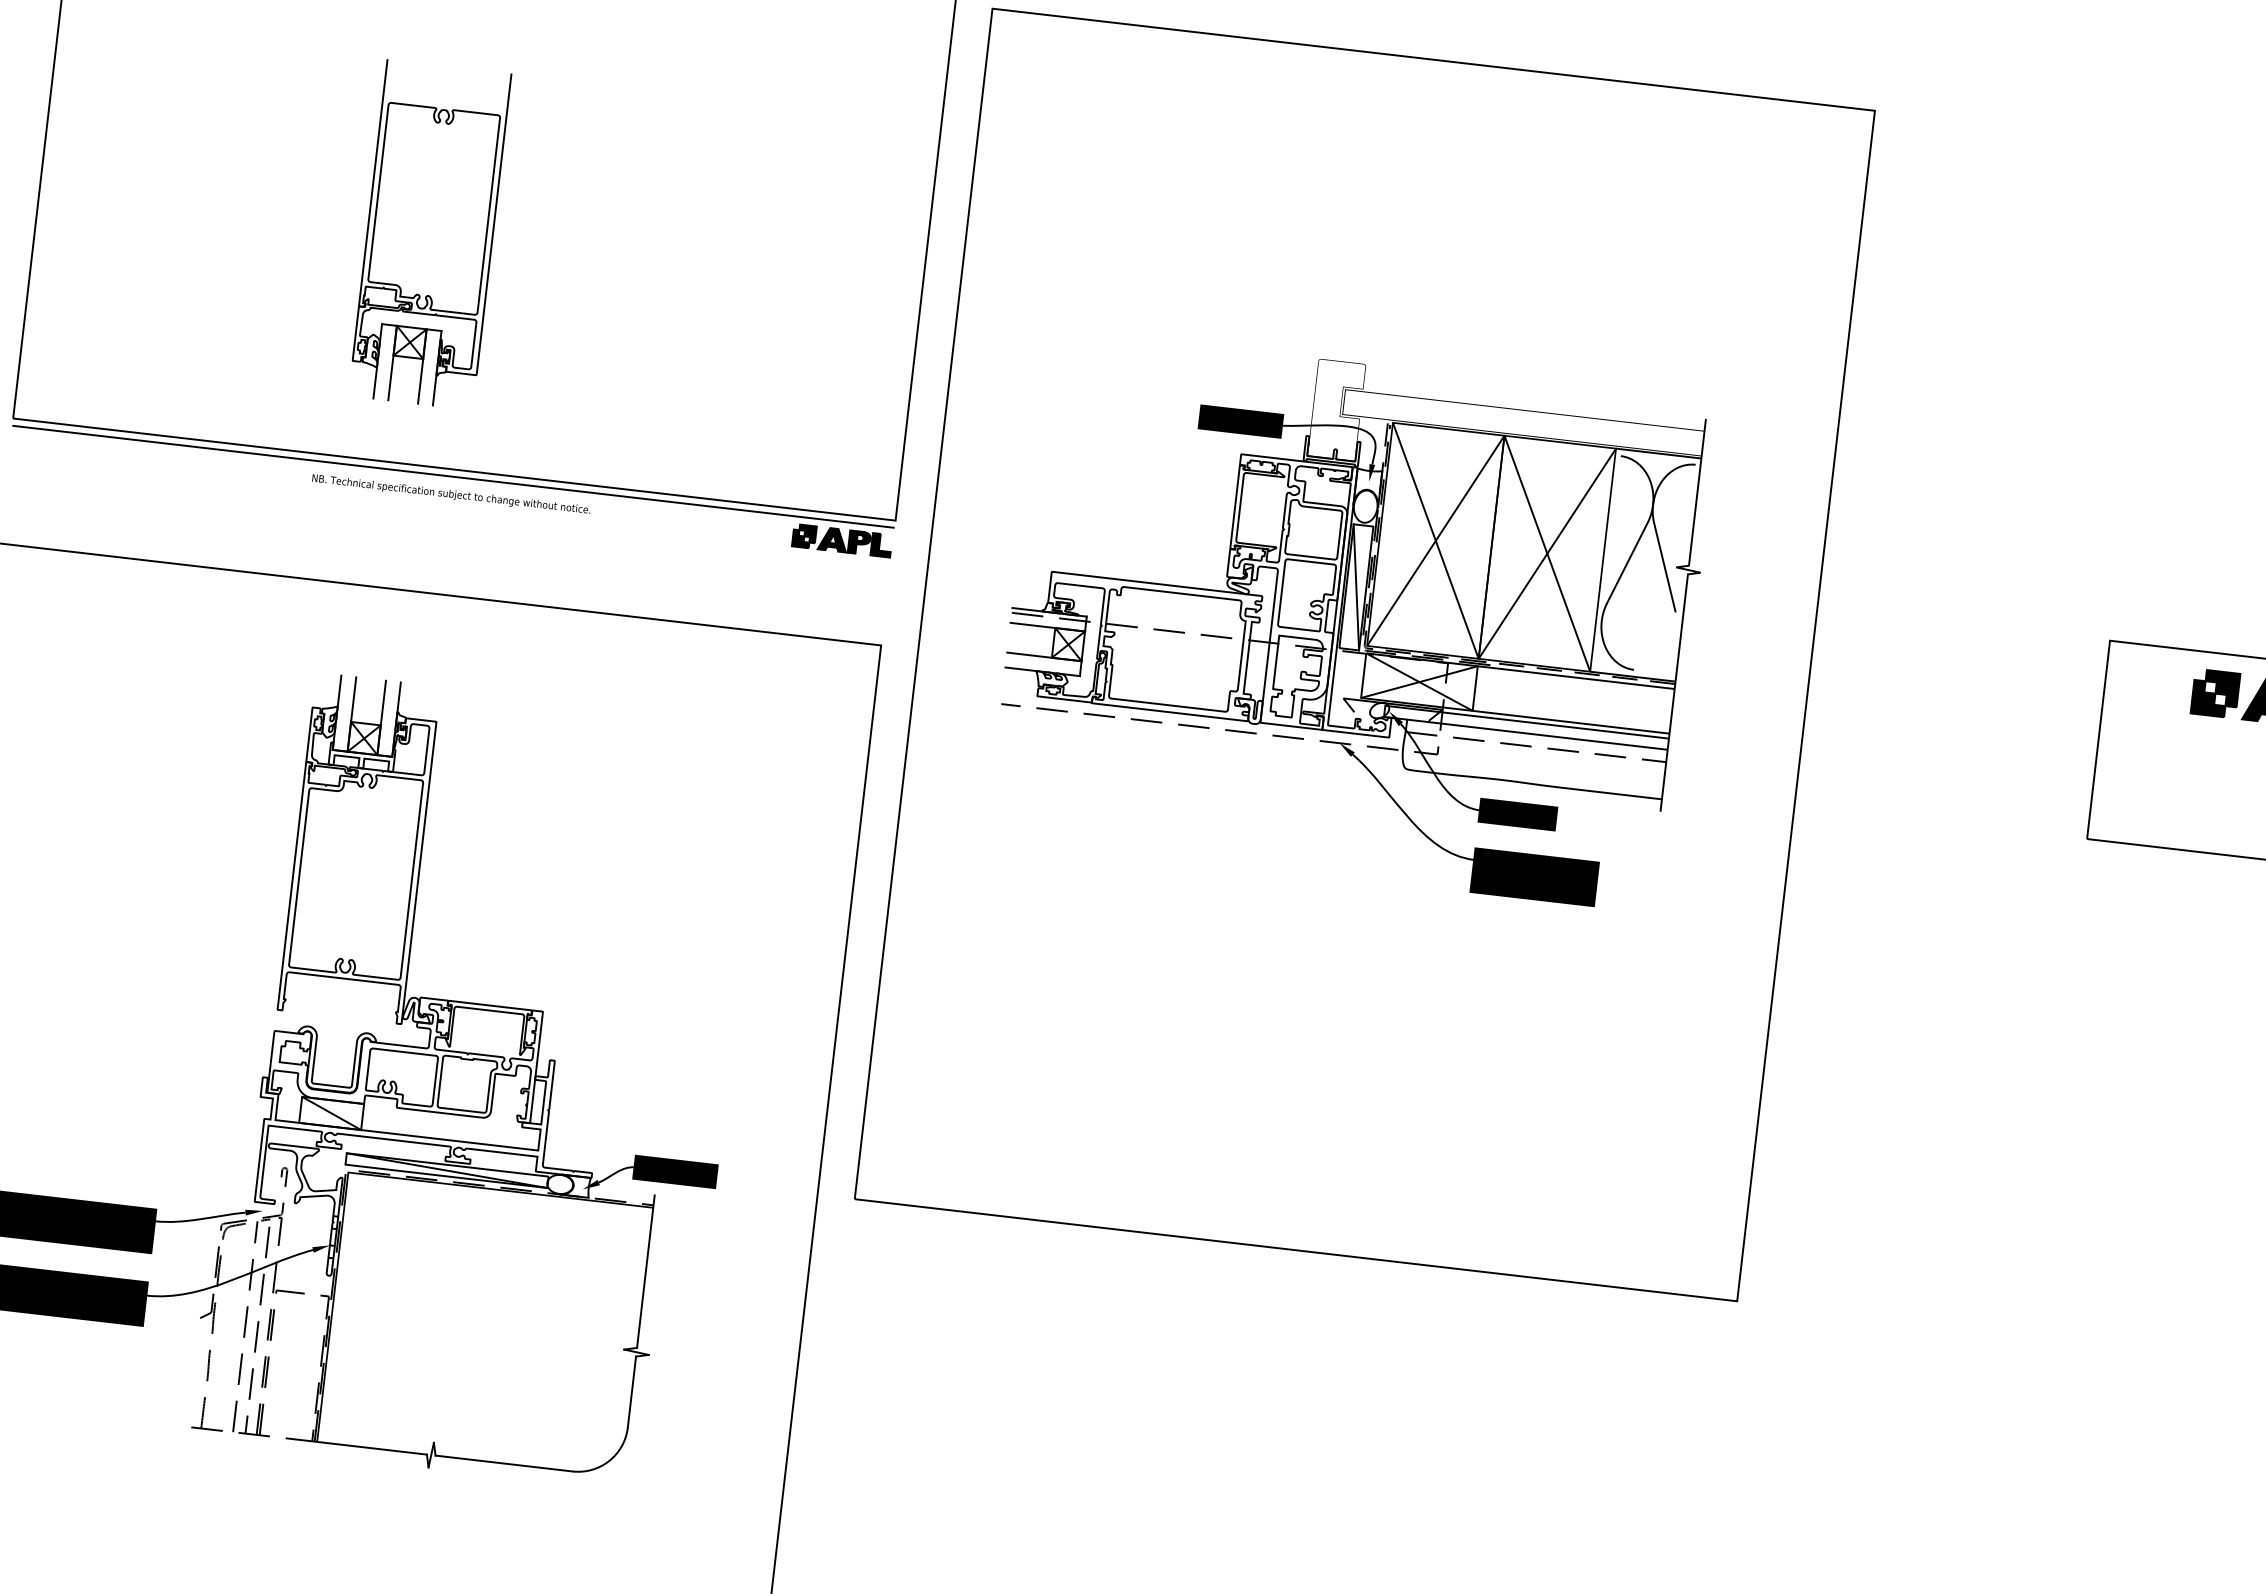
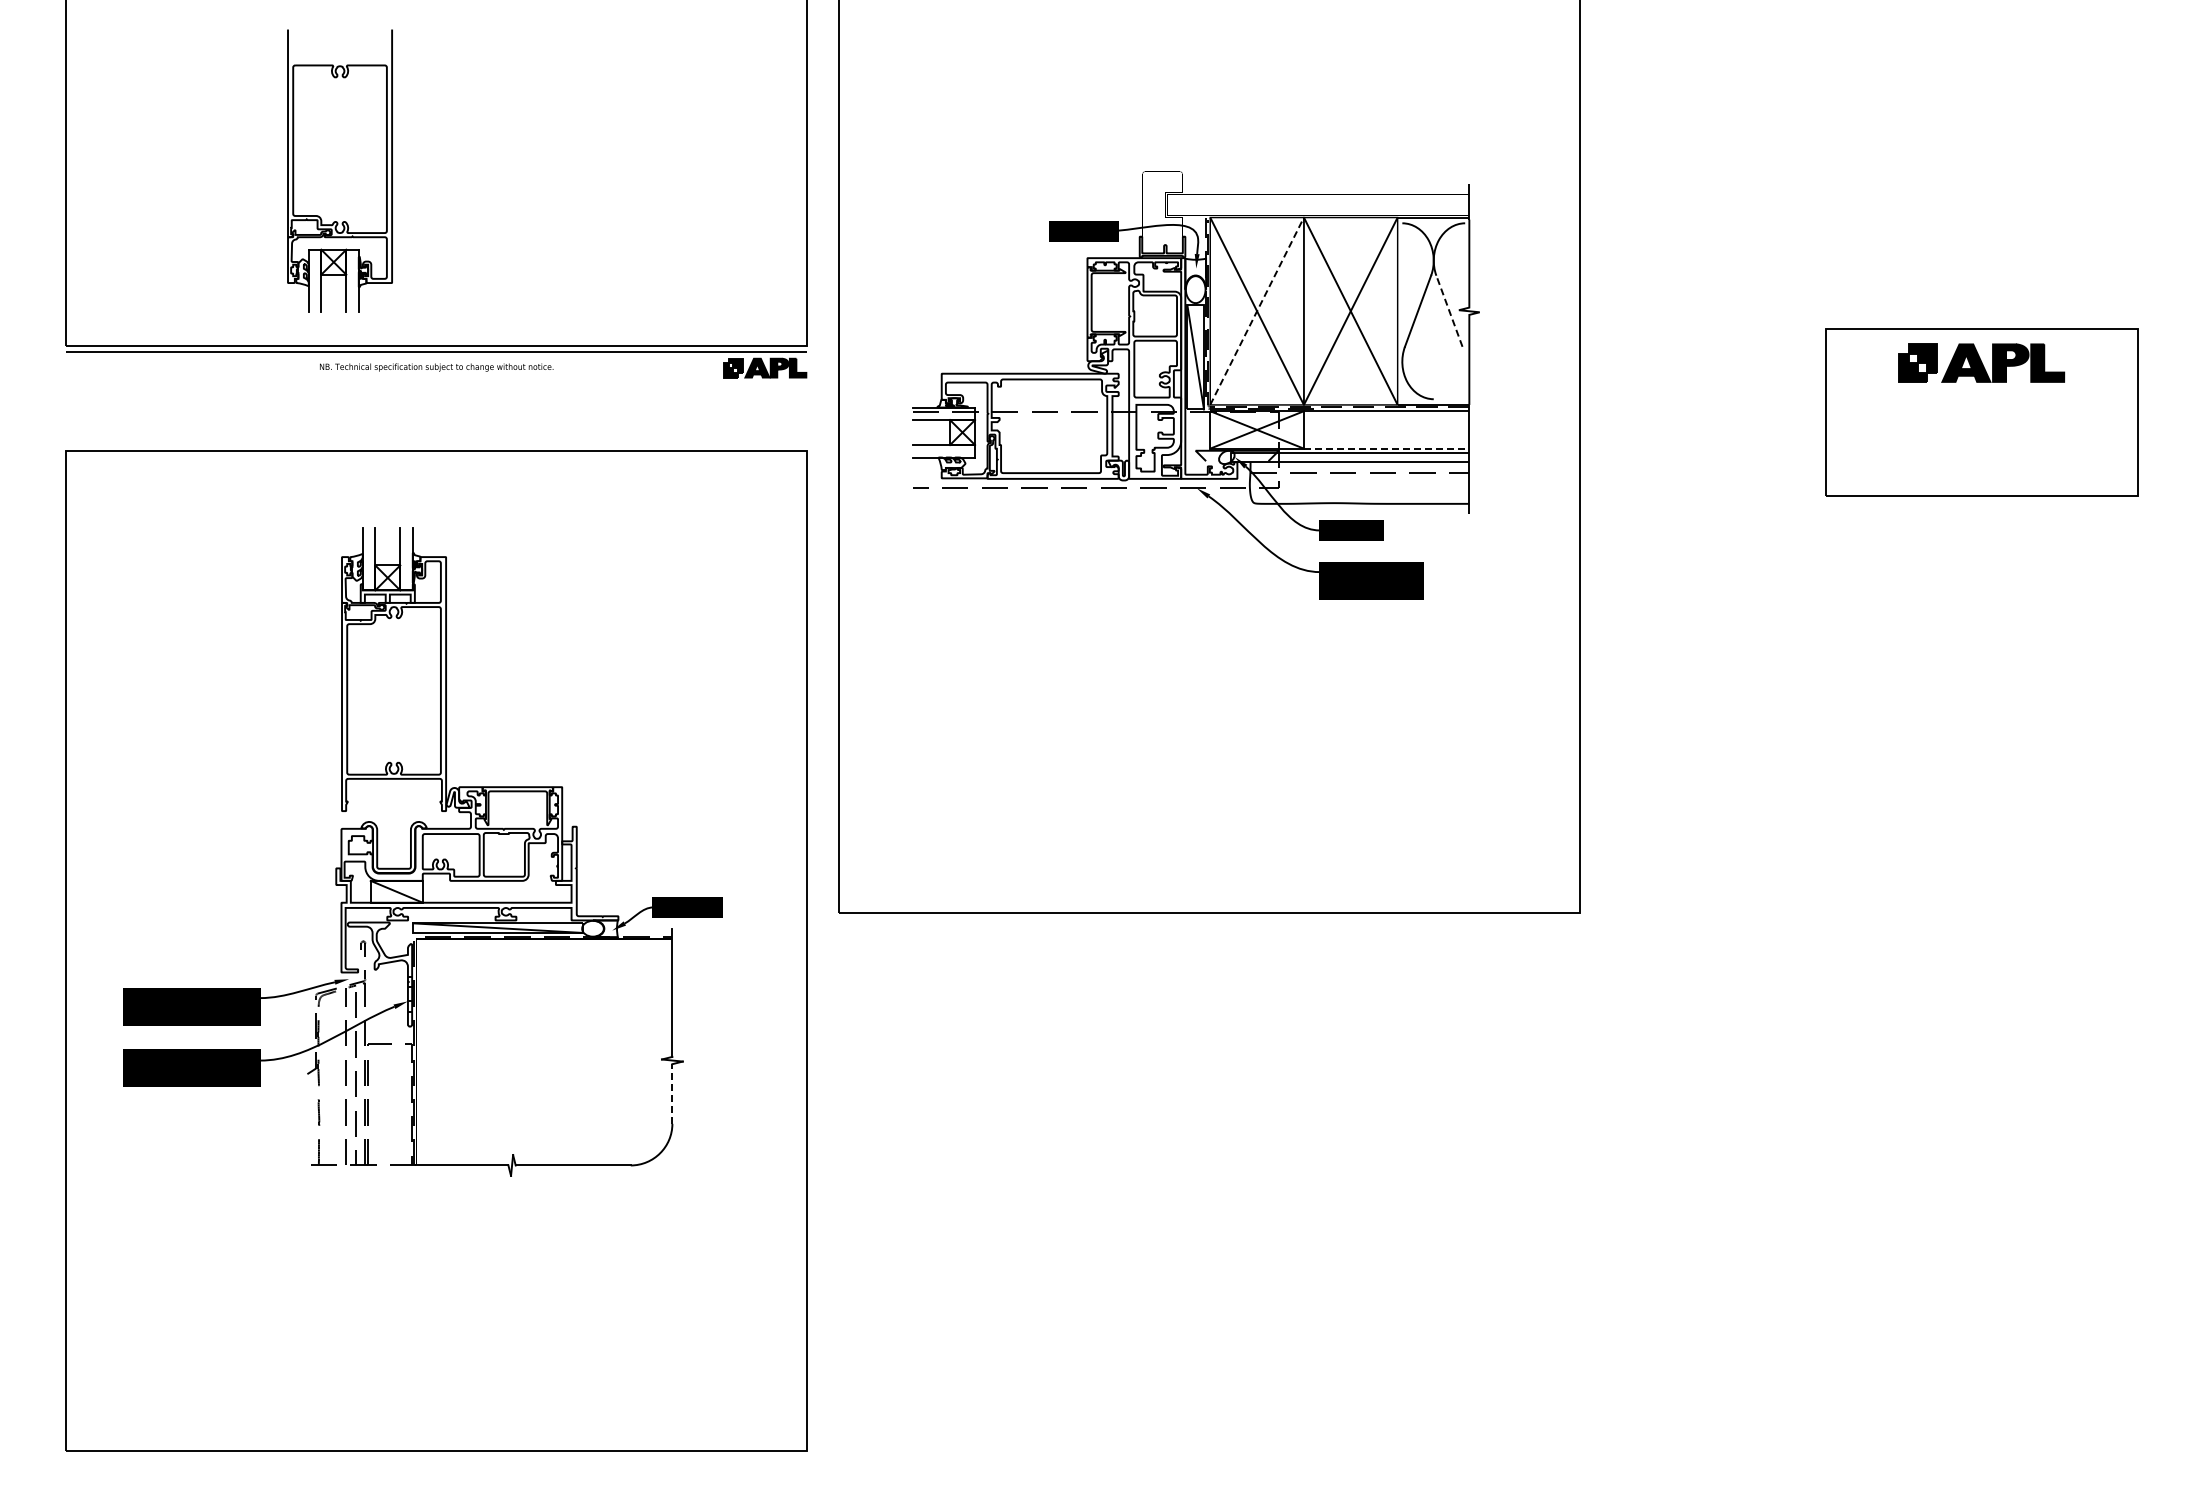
part: (429, 234) -> (339, 170), moved
line: (1436, 541) -> (1257, 311), solid -> dashed
line: (1664, 567) -> (1449, 311), solid -> dashed
line: (1570, 722) -> (1386, 448), solid -> dashed
line: (631, 1392) -> (672, 1094), solid -> dashed

